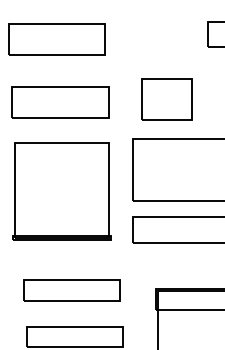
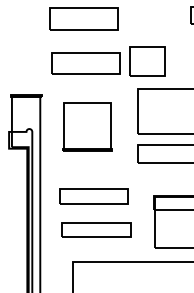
part: (166, 99) -> (147, 61), moved
part: (60, 191) -> (86, 126), size x0.7

